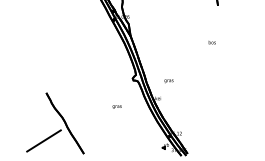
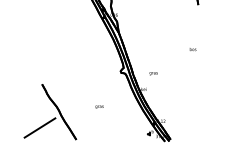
text: (211, 42) -> (192, 49), moved
text: (117, 106) -> (99, 106), moved

